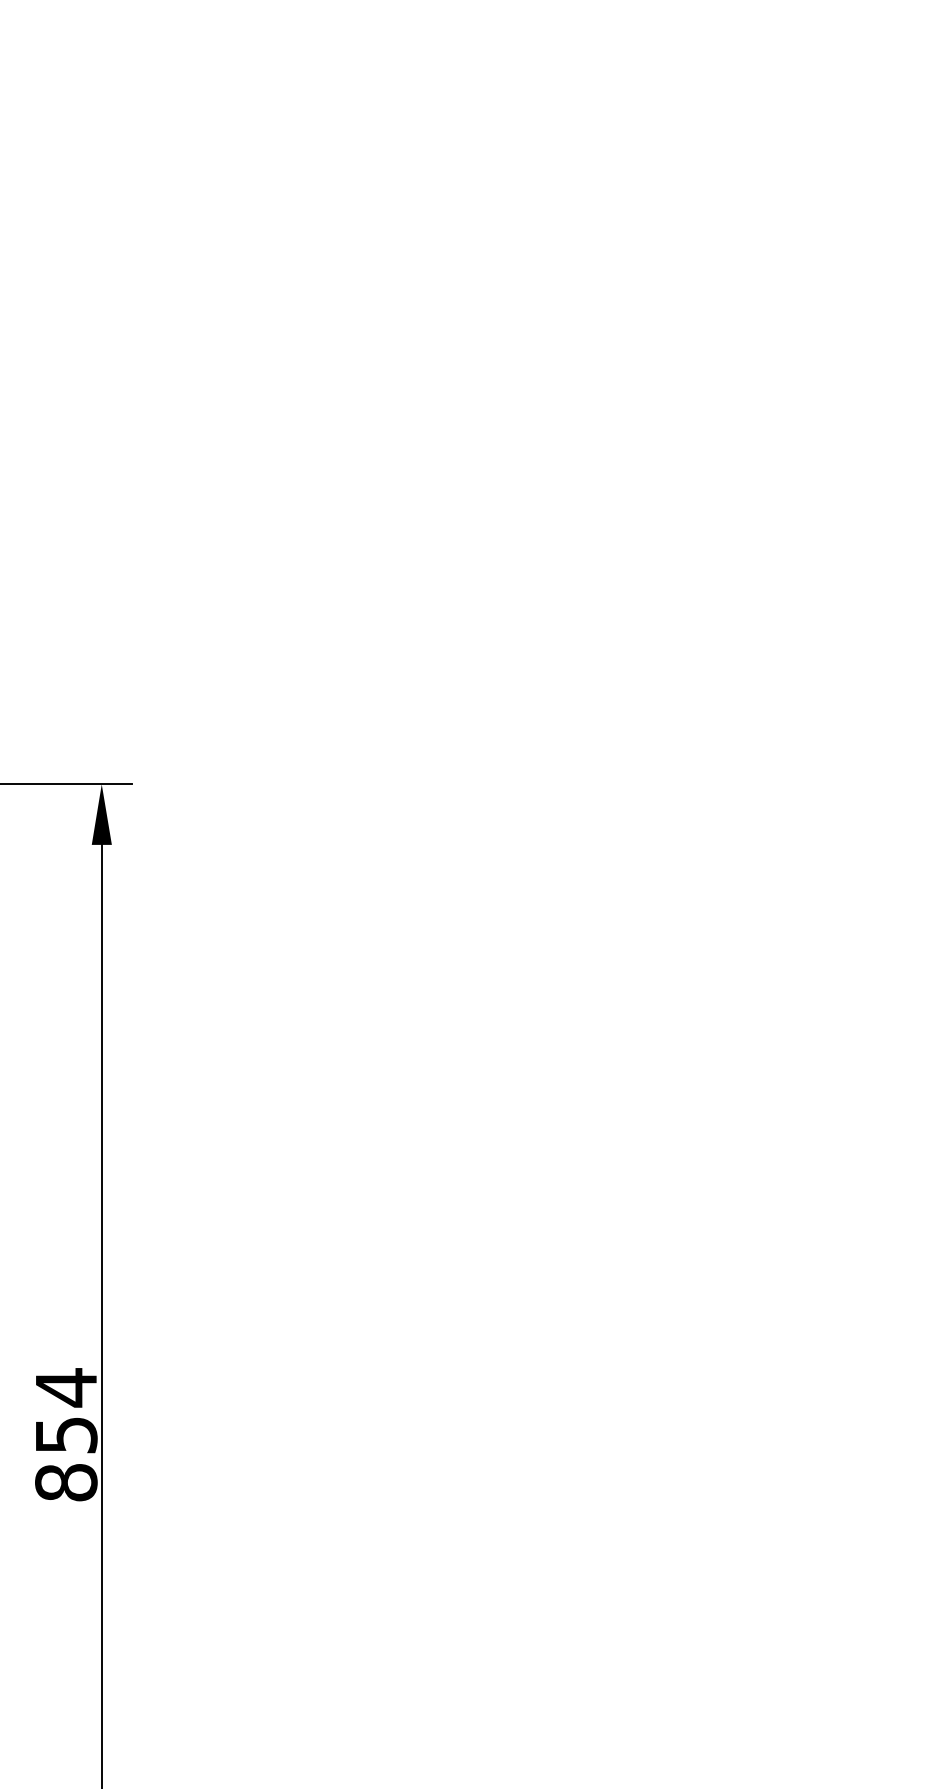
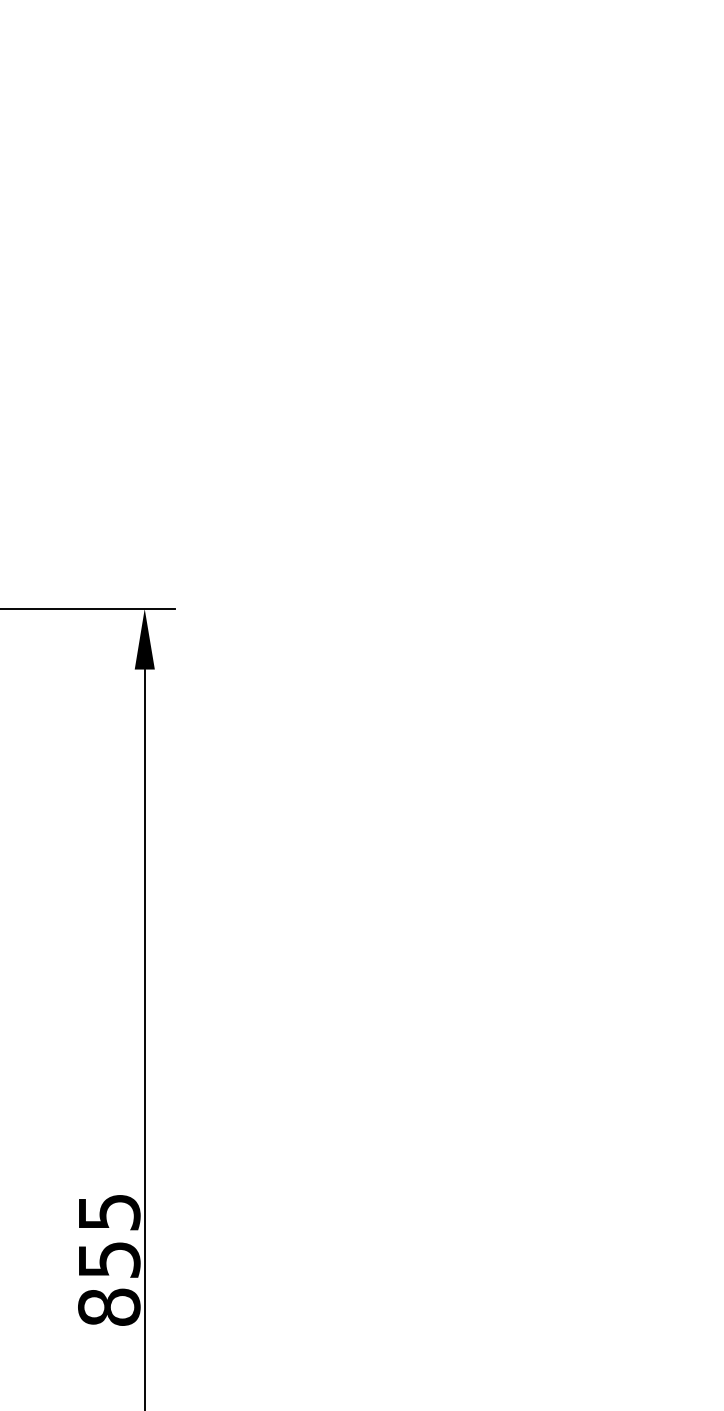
text: (66, 1387) -> (109, 1212), 854 -> 855

